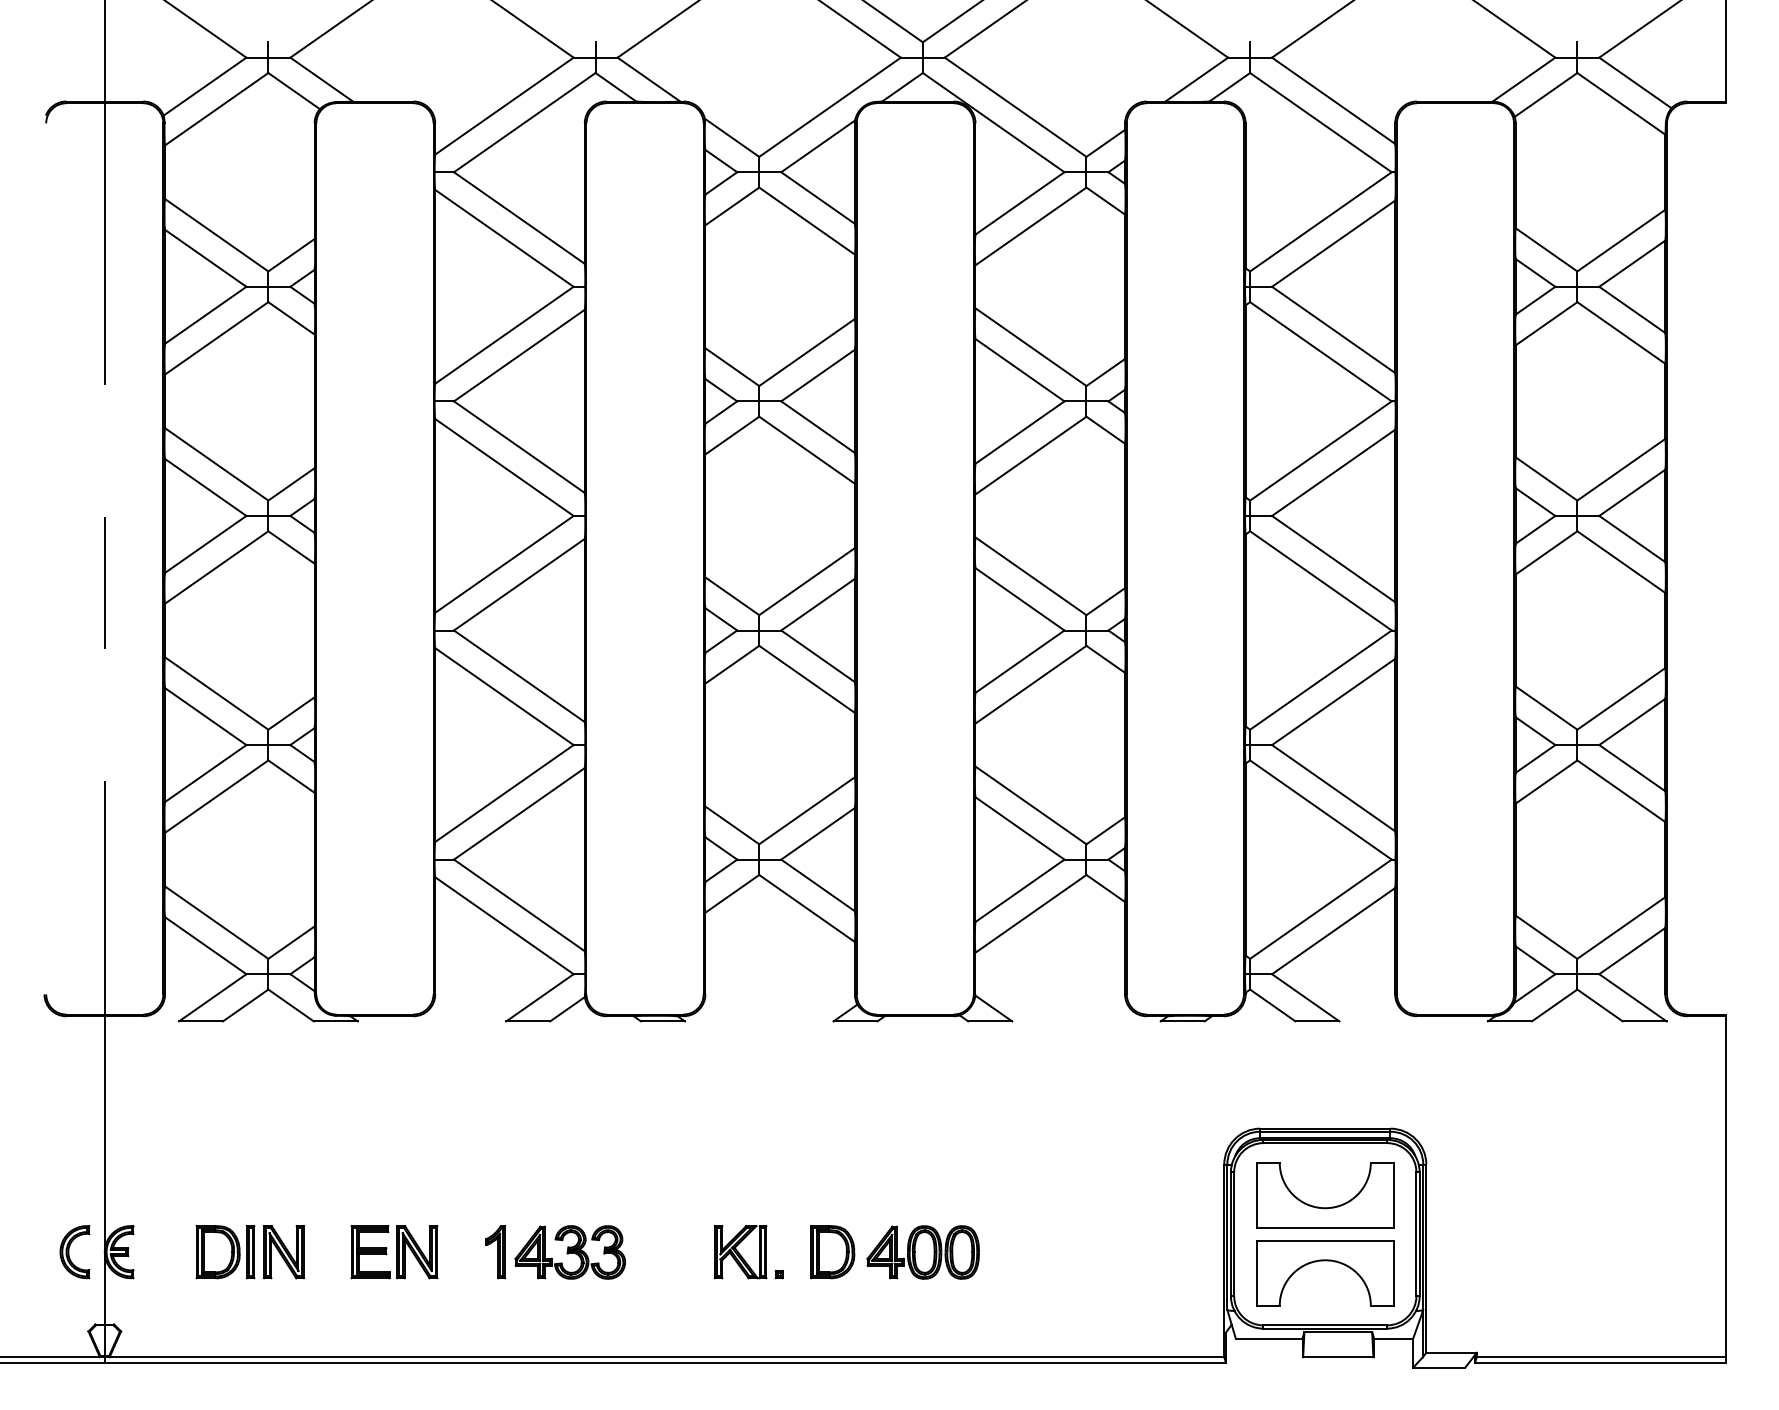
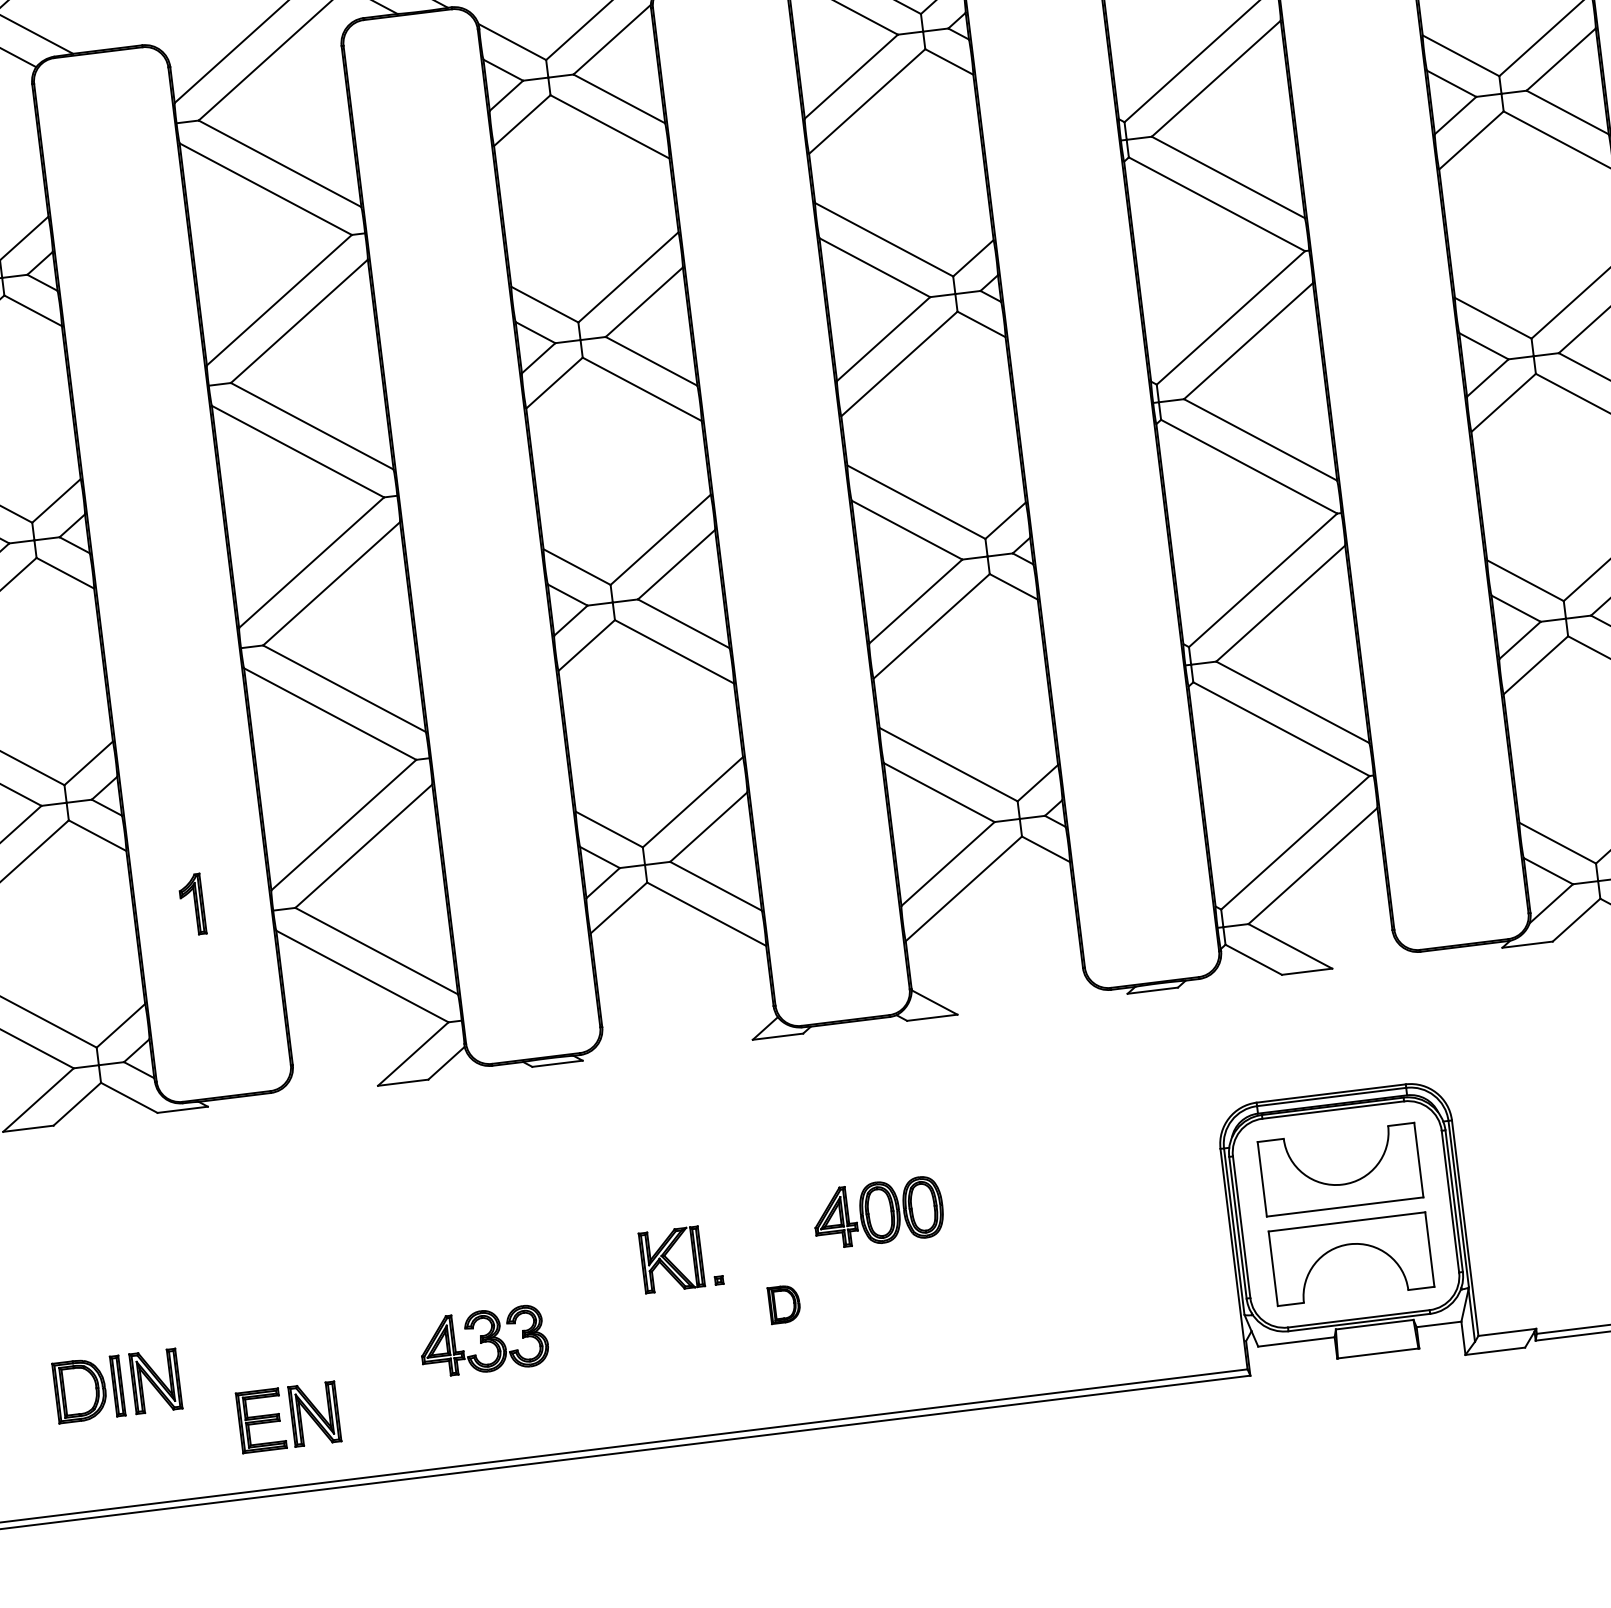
part: (394, 1252) -> (288, 1417), moved
part: (495, 1252) -> (192, 905), moved
part: (748, 1252) -> (680, 1259), moved
part: (832, 1252) -> (784, 1304), size x0.6
part: (922, 1252) -> (877, 1212), moved

